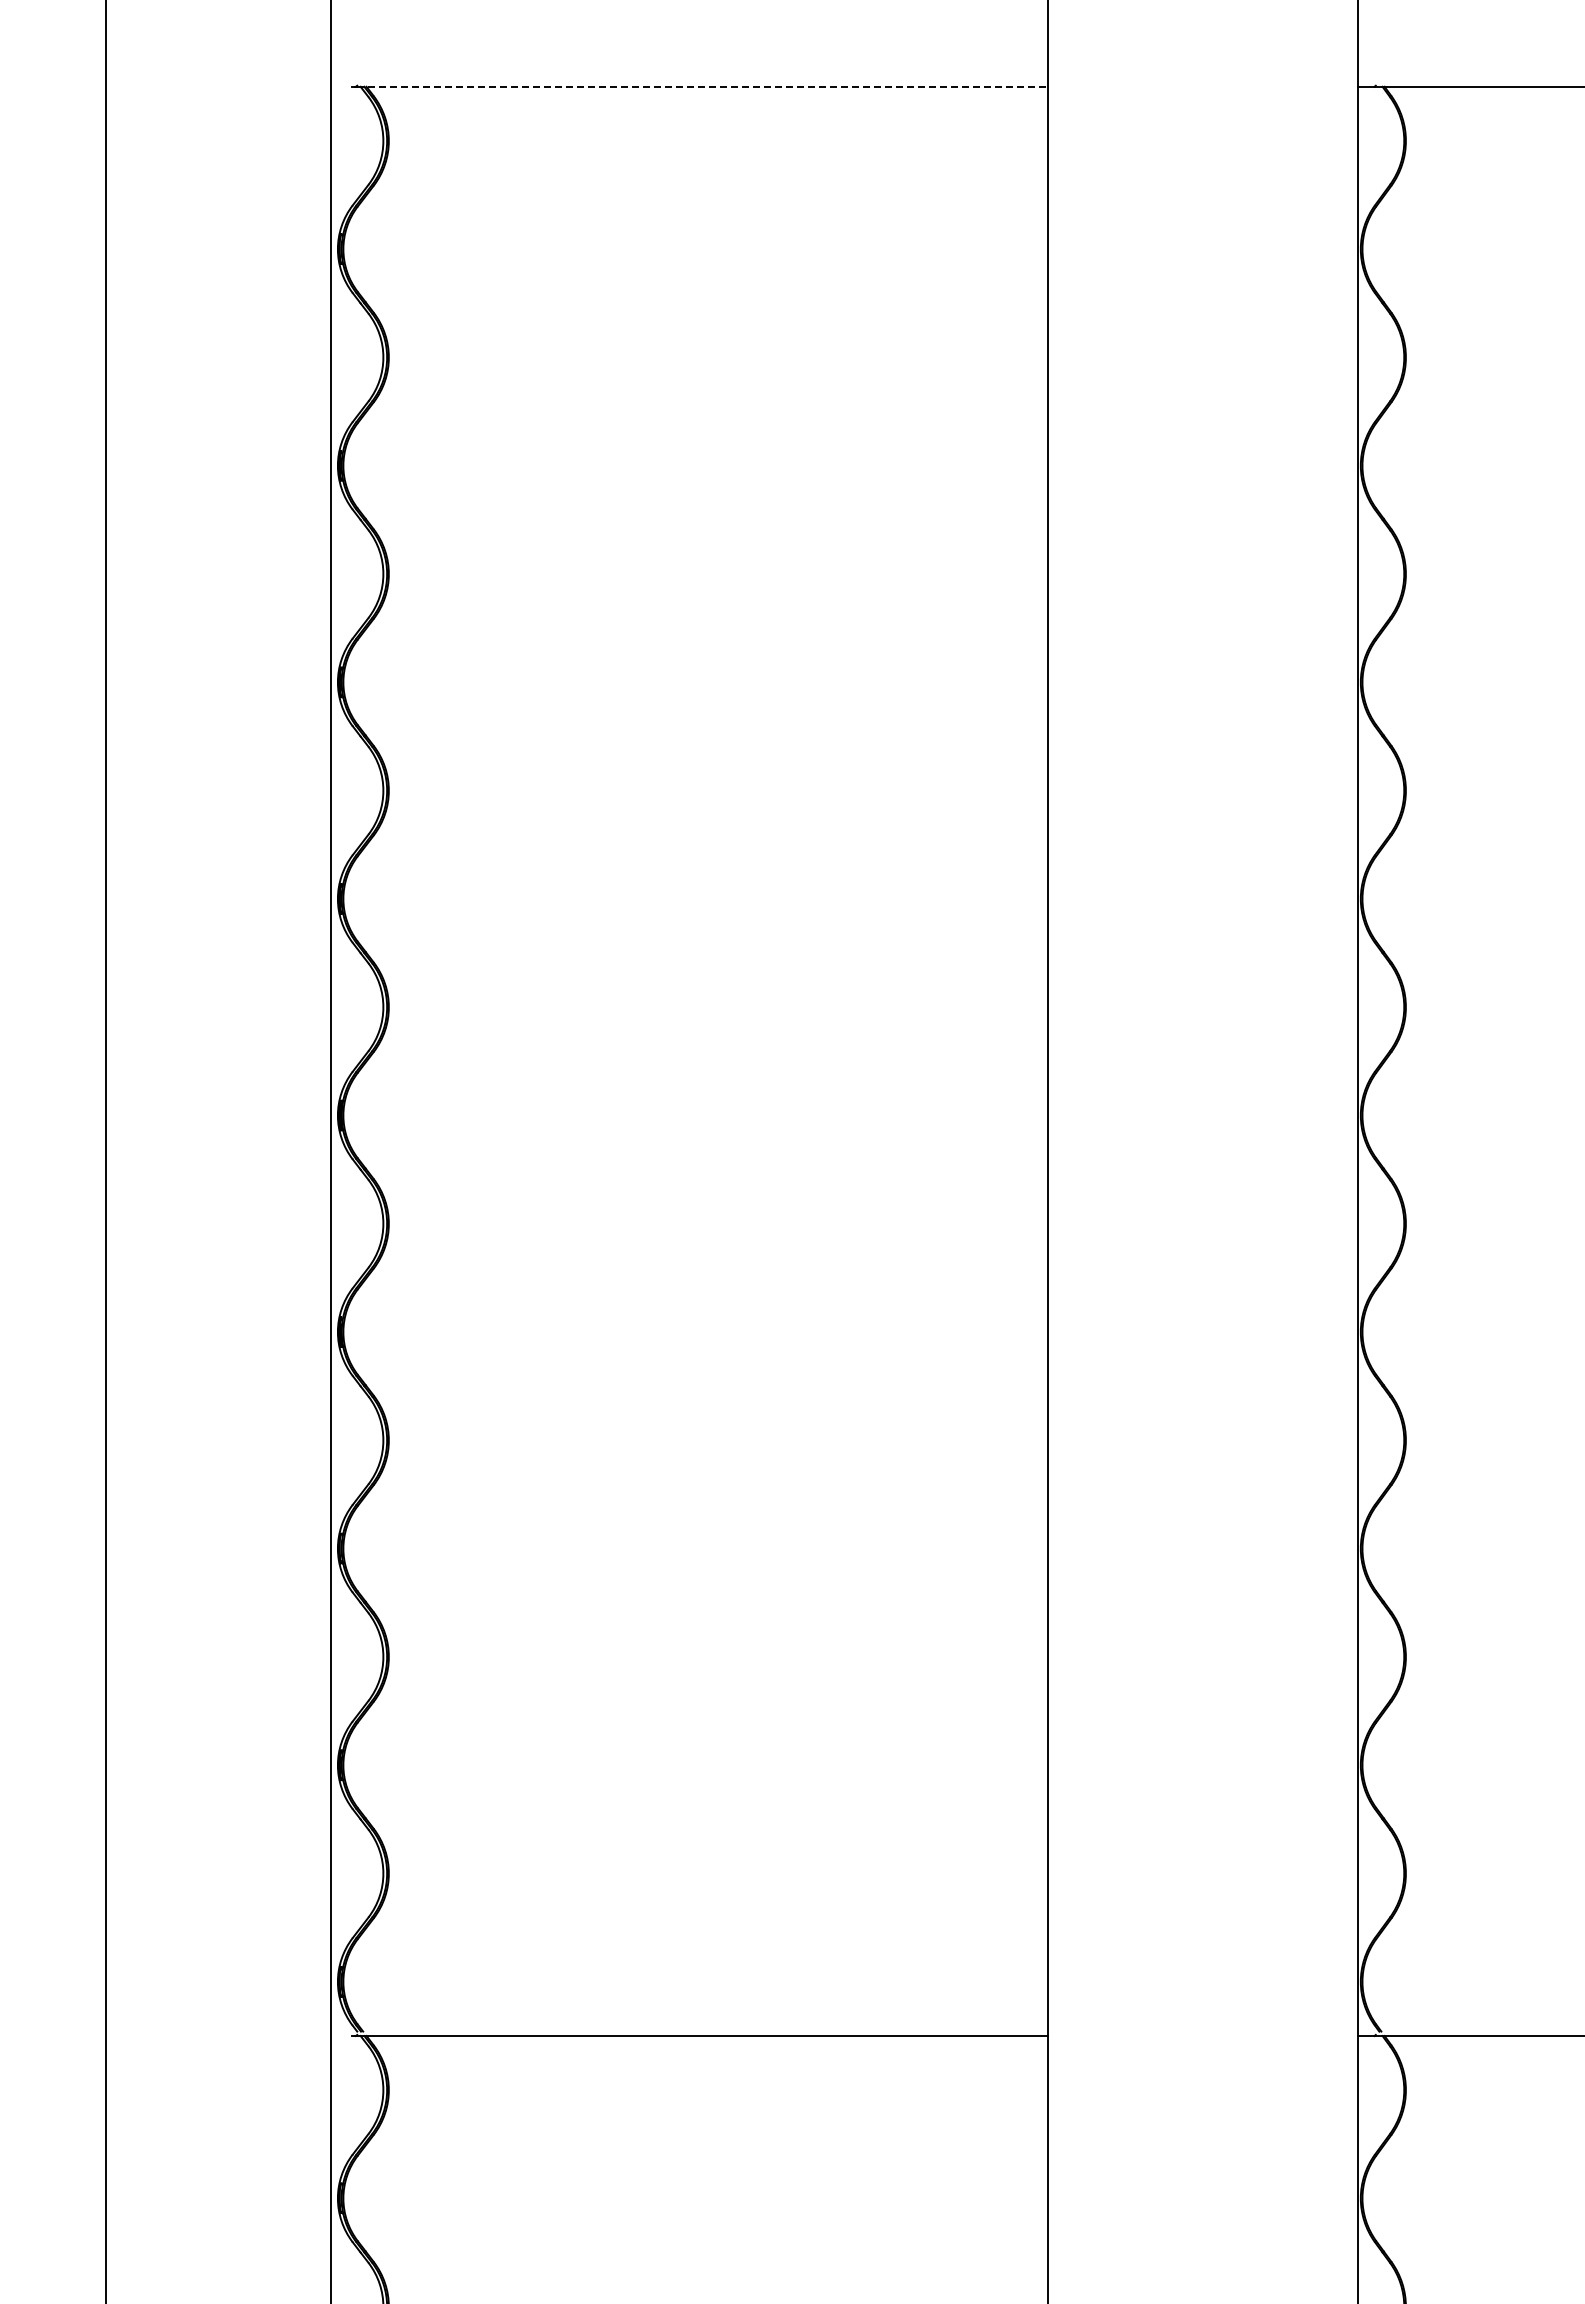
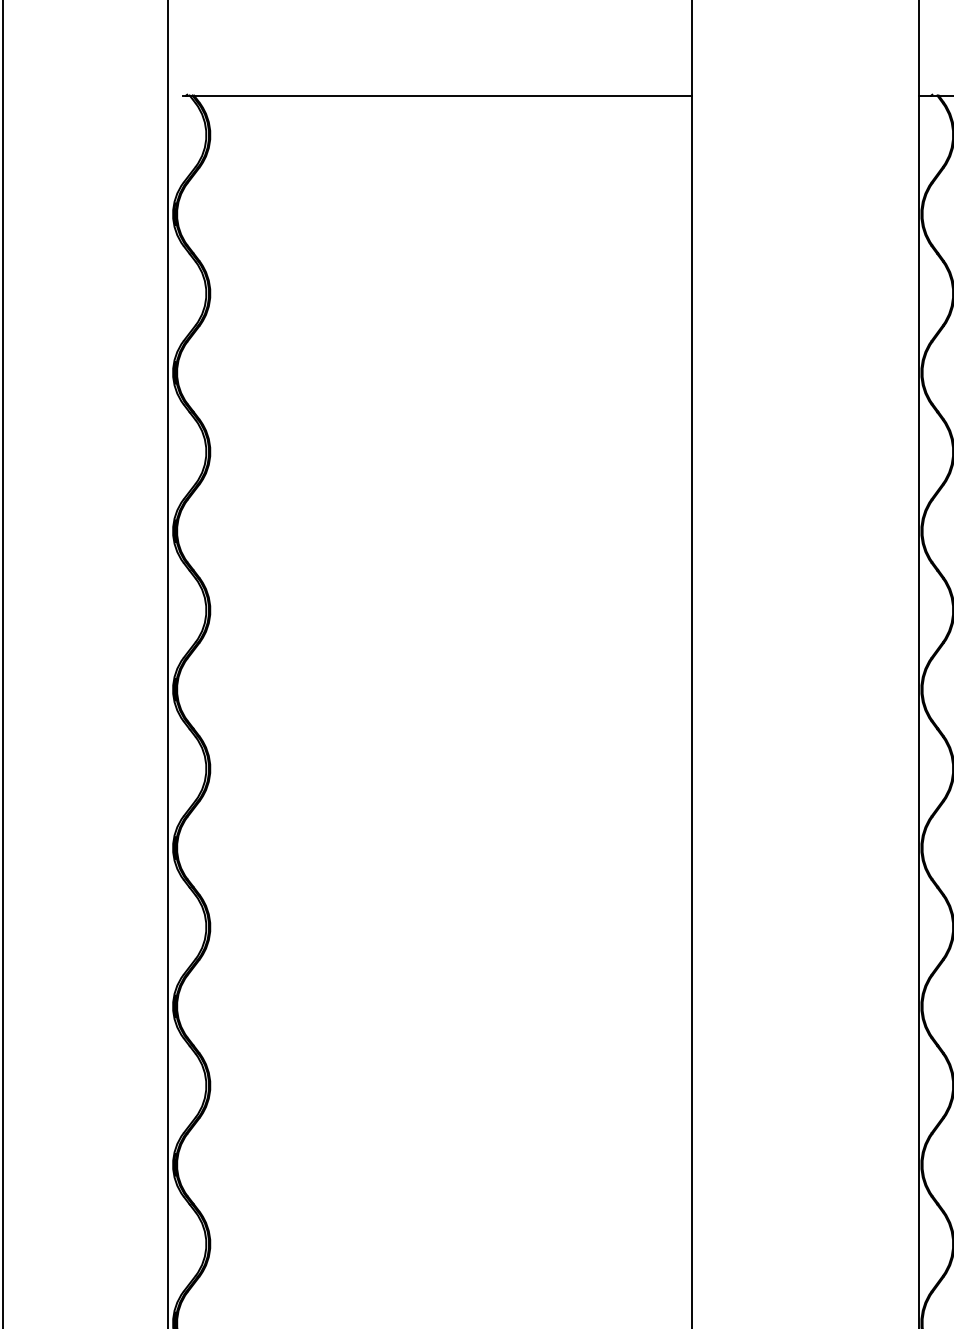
line: (702, 86) -> (439, 95), dashed -> solid

